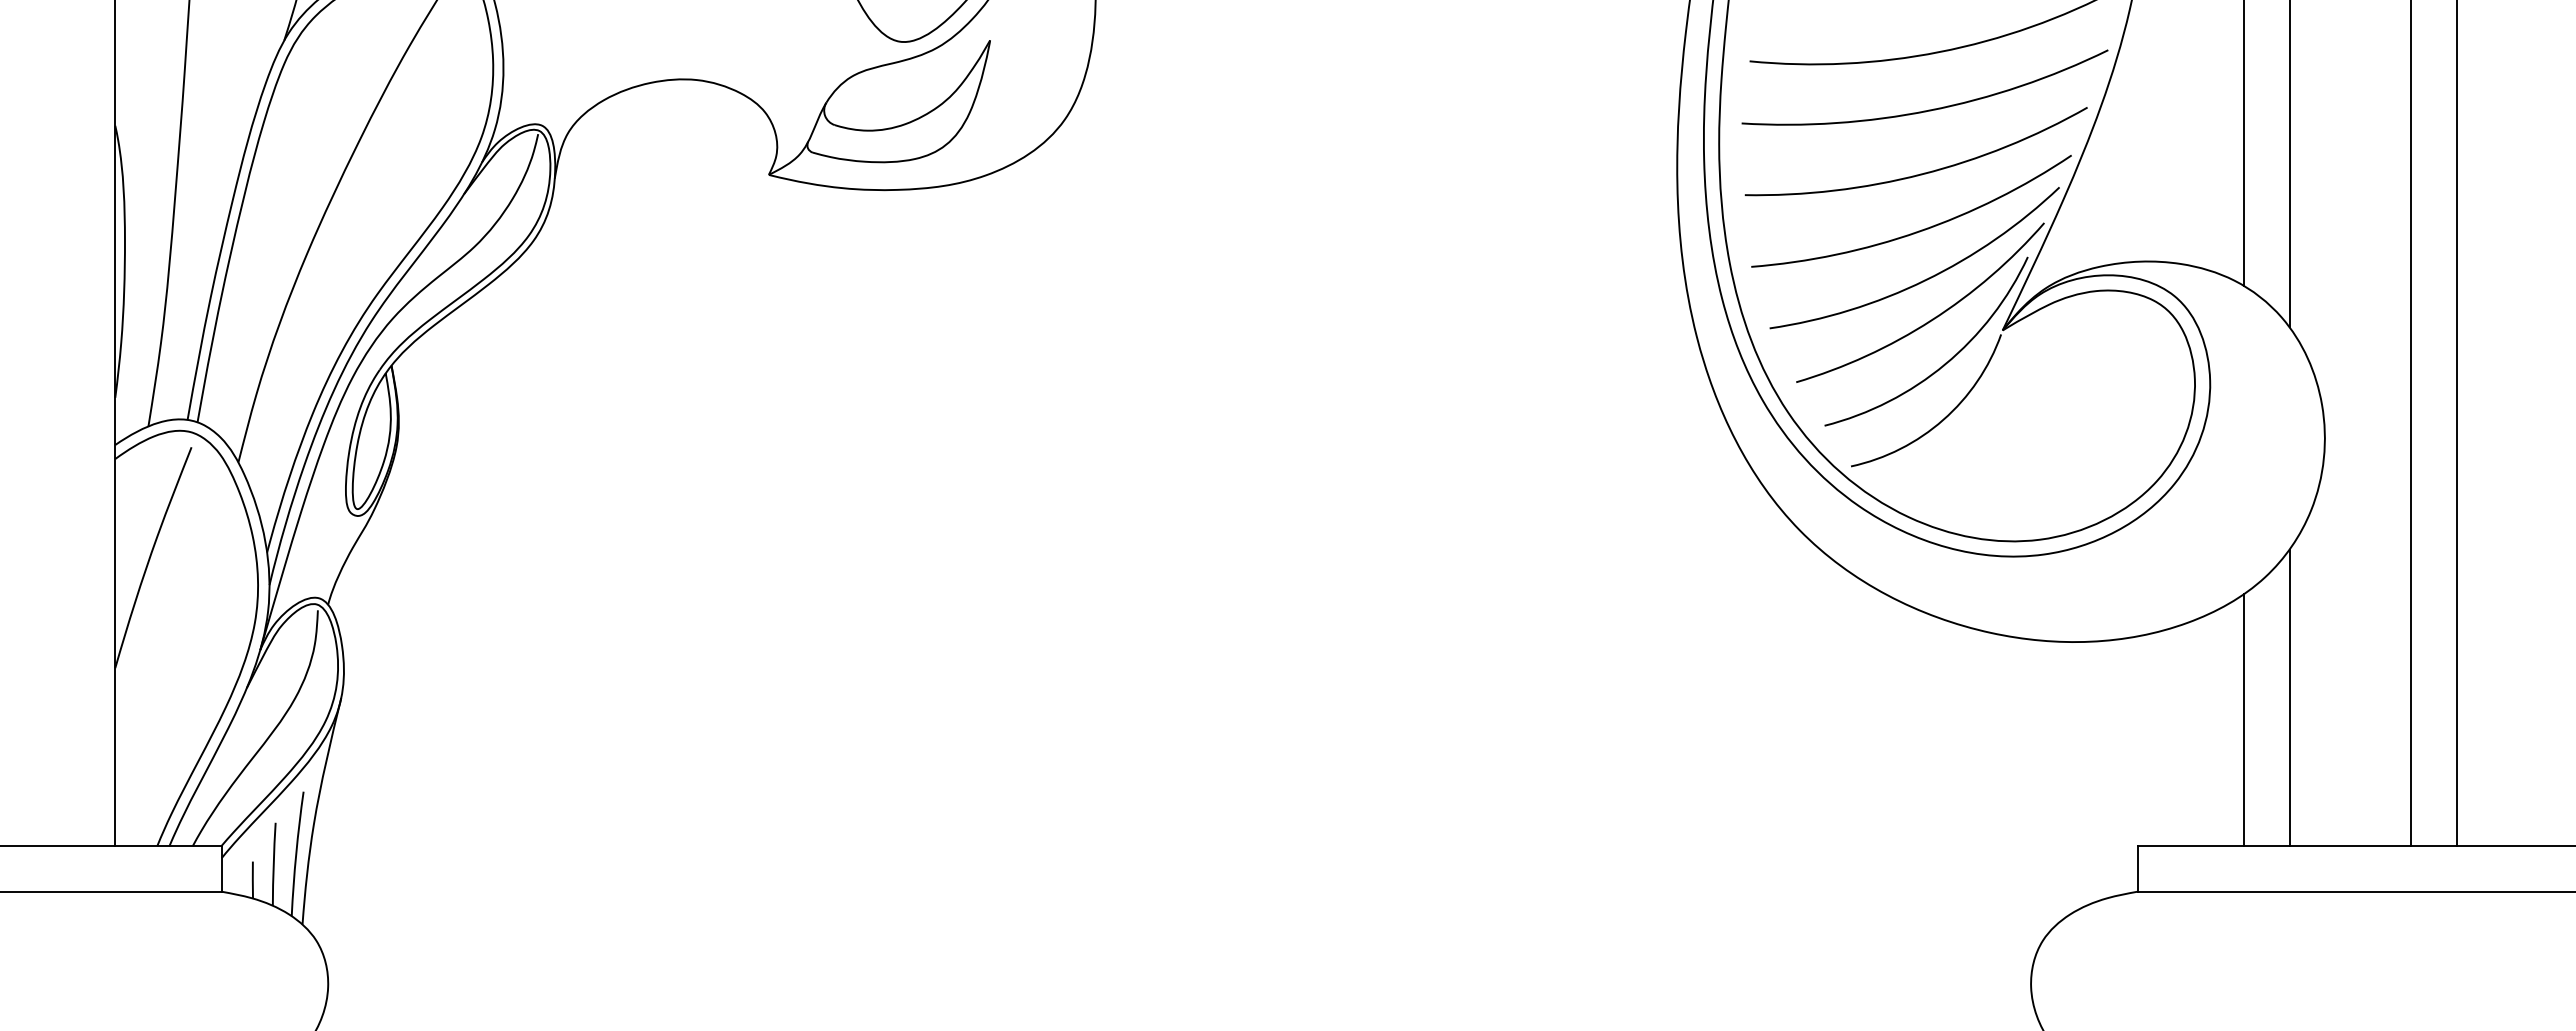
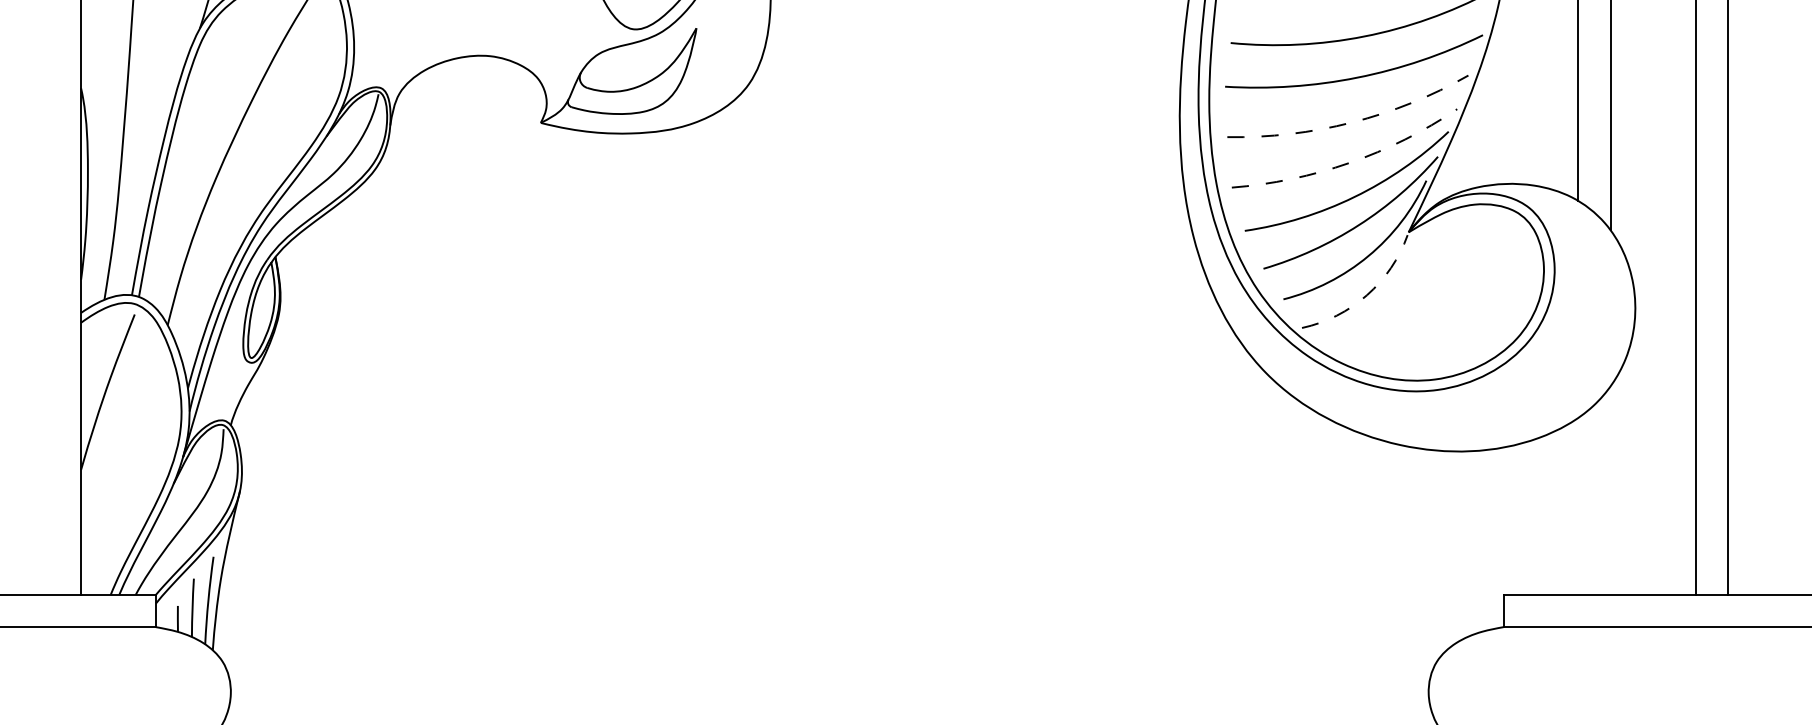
arc: (1922, 174) -> (1352, 122), solid -> dashed
arc: (1918, 231) -> (1349, 162), solid -> dashed
arc: (1943, 419) -> (1367, 294), solid -> dashed
line: (2289, 697) -> (1610, 490), removed
line: (2244, 720) -> (1578, 506), removed

